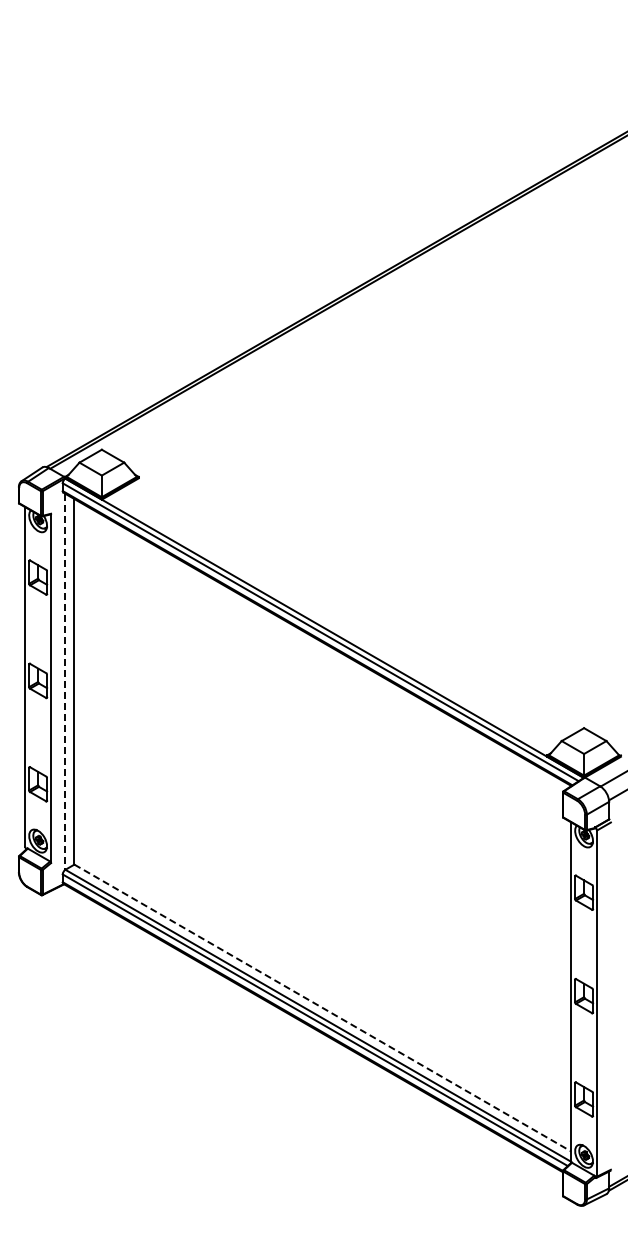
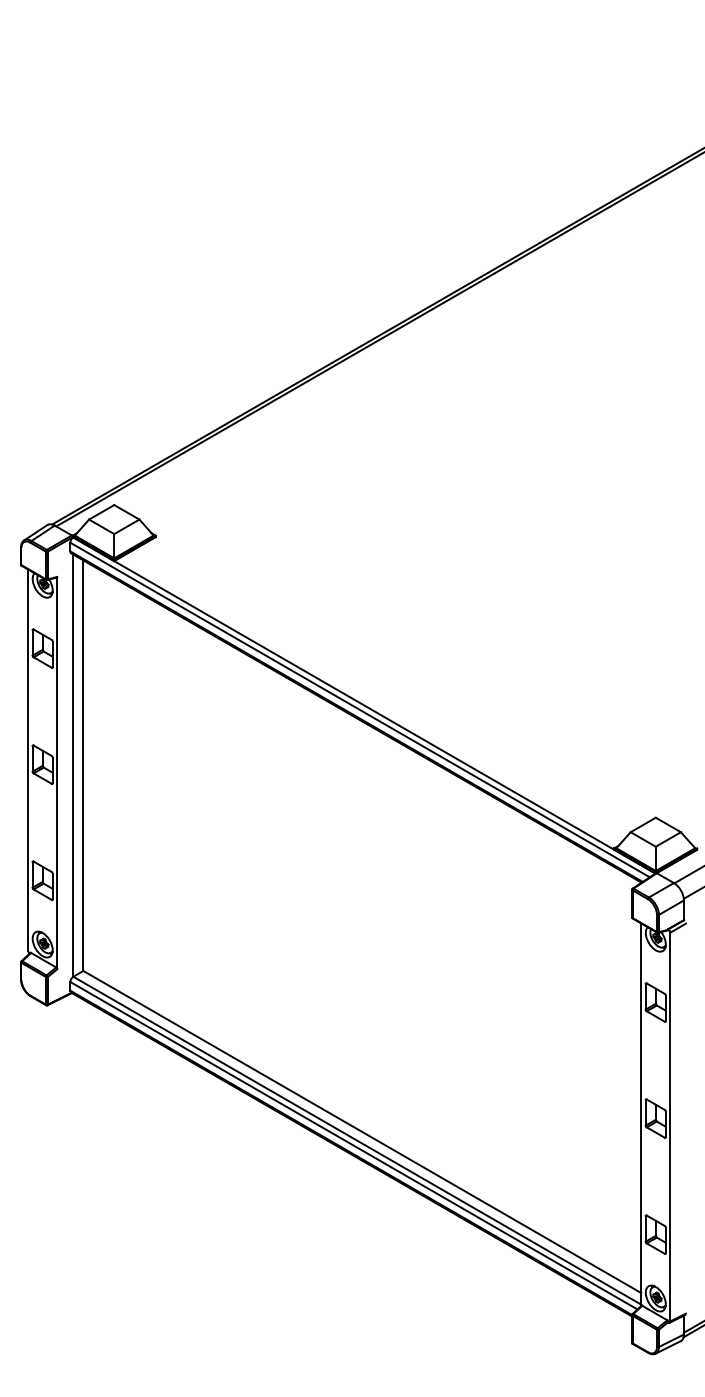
line: (65, 682) -> (73, 766), dashed -> solid
line: (322, 1008) -> (362, 1132), dashed -> solid

